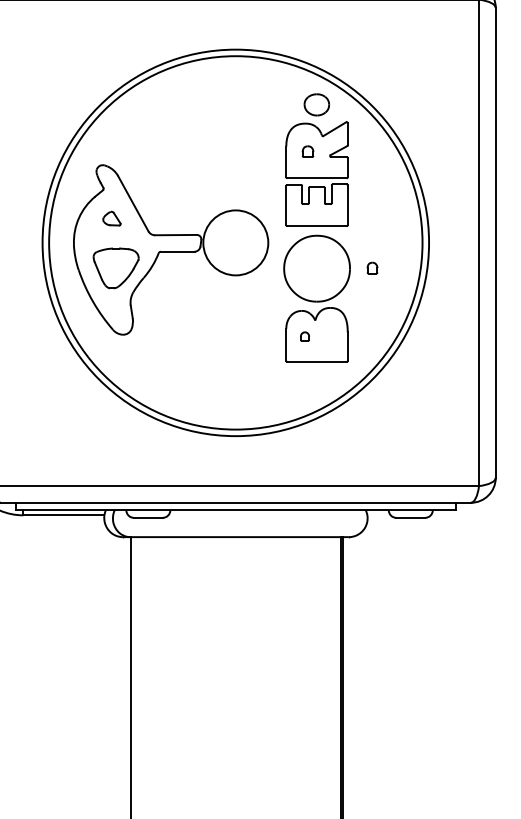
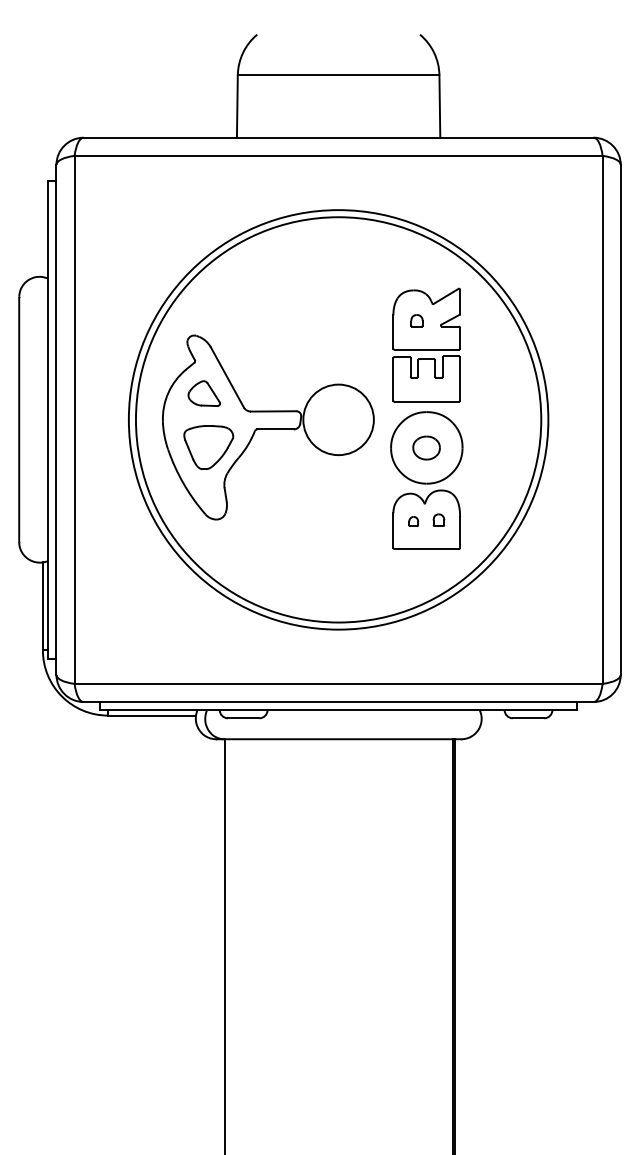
part: (316, 104) -> (426, 447), moved
part: (111, 218) -> (203, 393), size x1.67
part: (372, 267) -> (438, 519), moved

